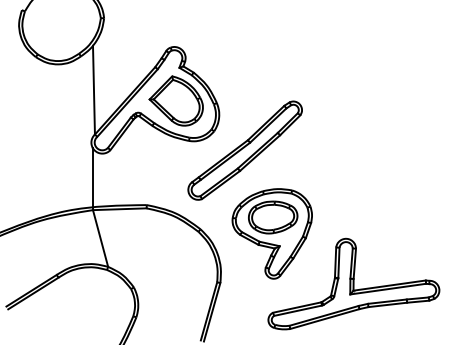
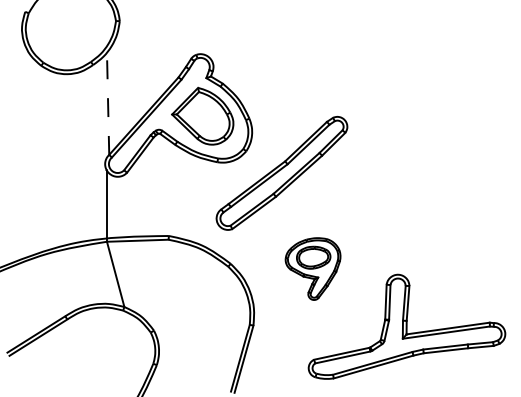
line: (94, 89) -> (108, 103), solid -> dashed
part: (271, 233) -> (312, 268), size x0.6

